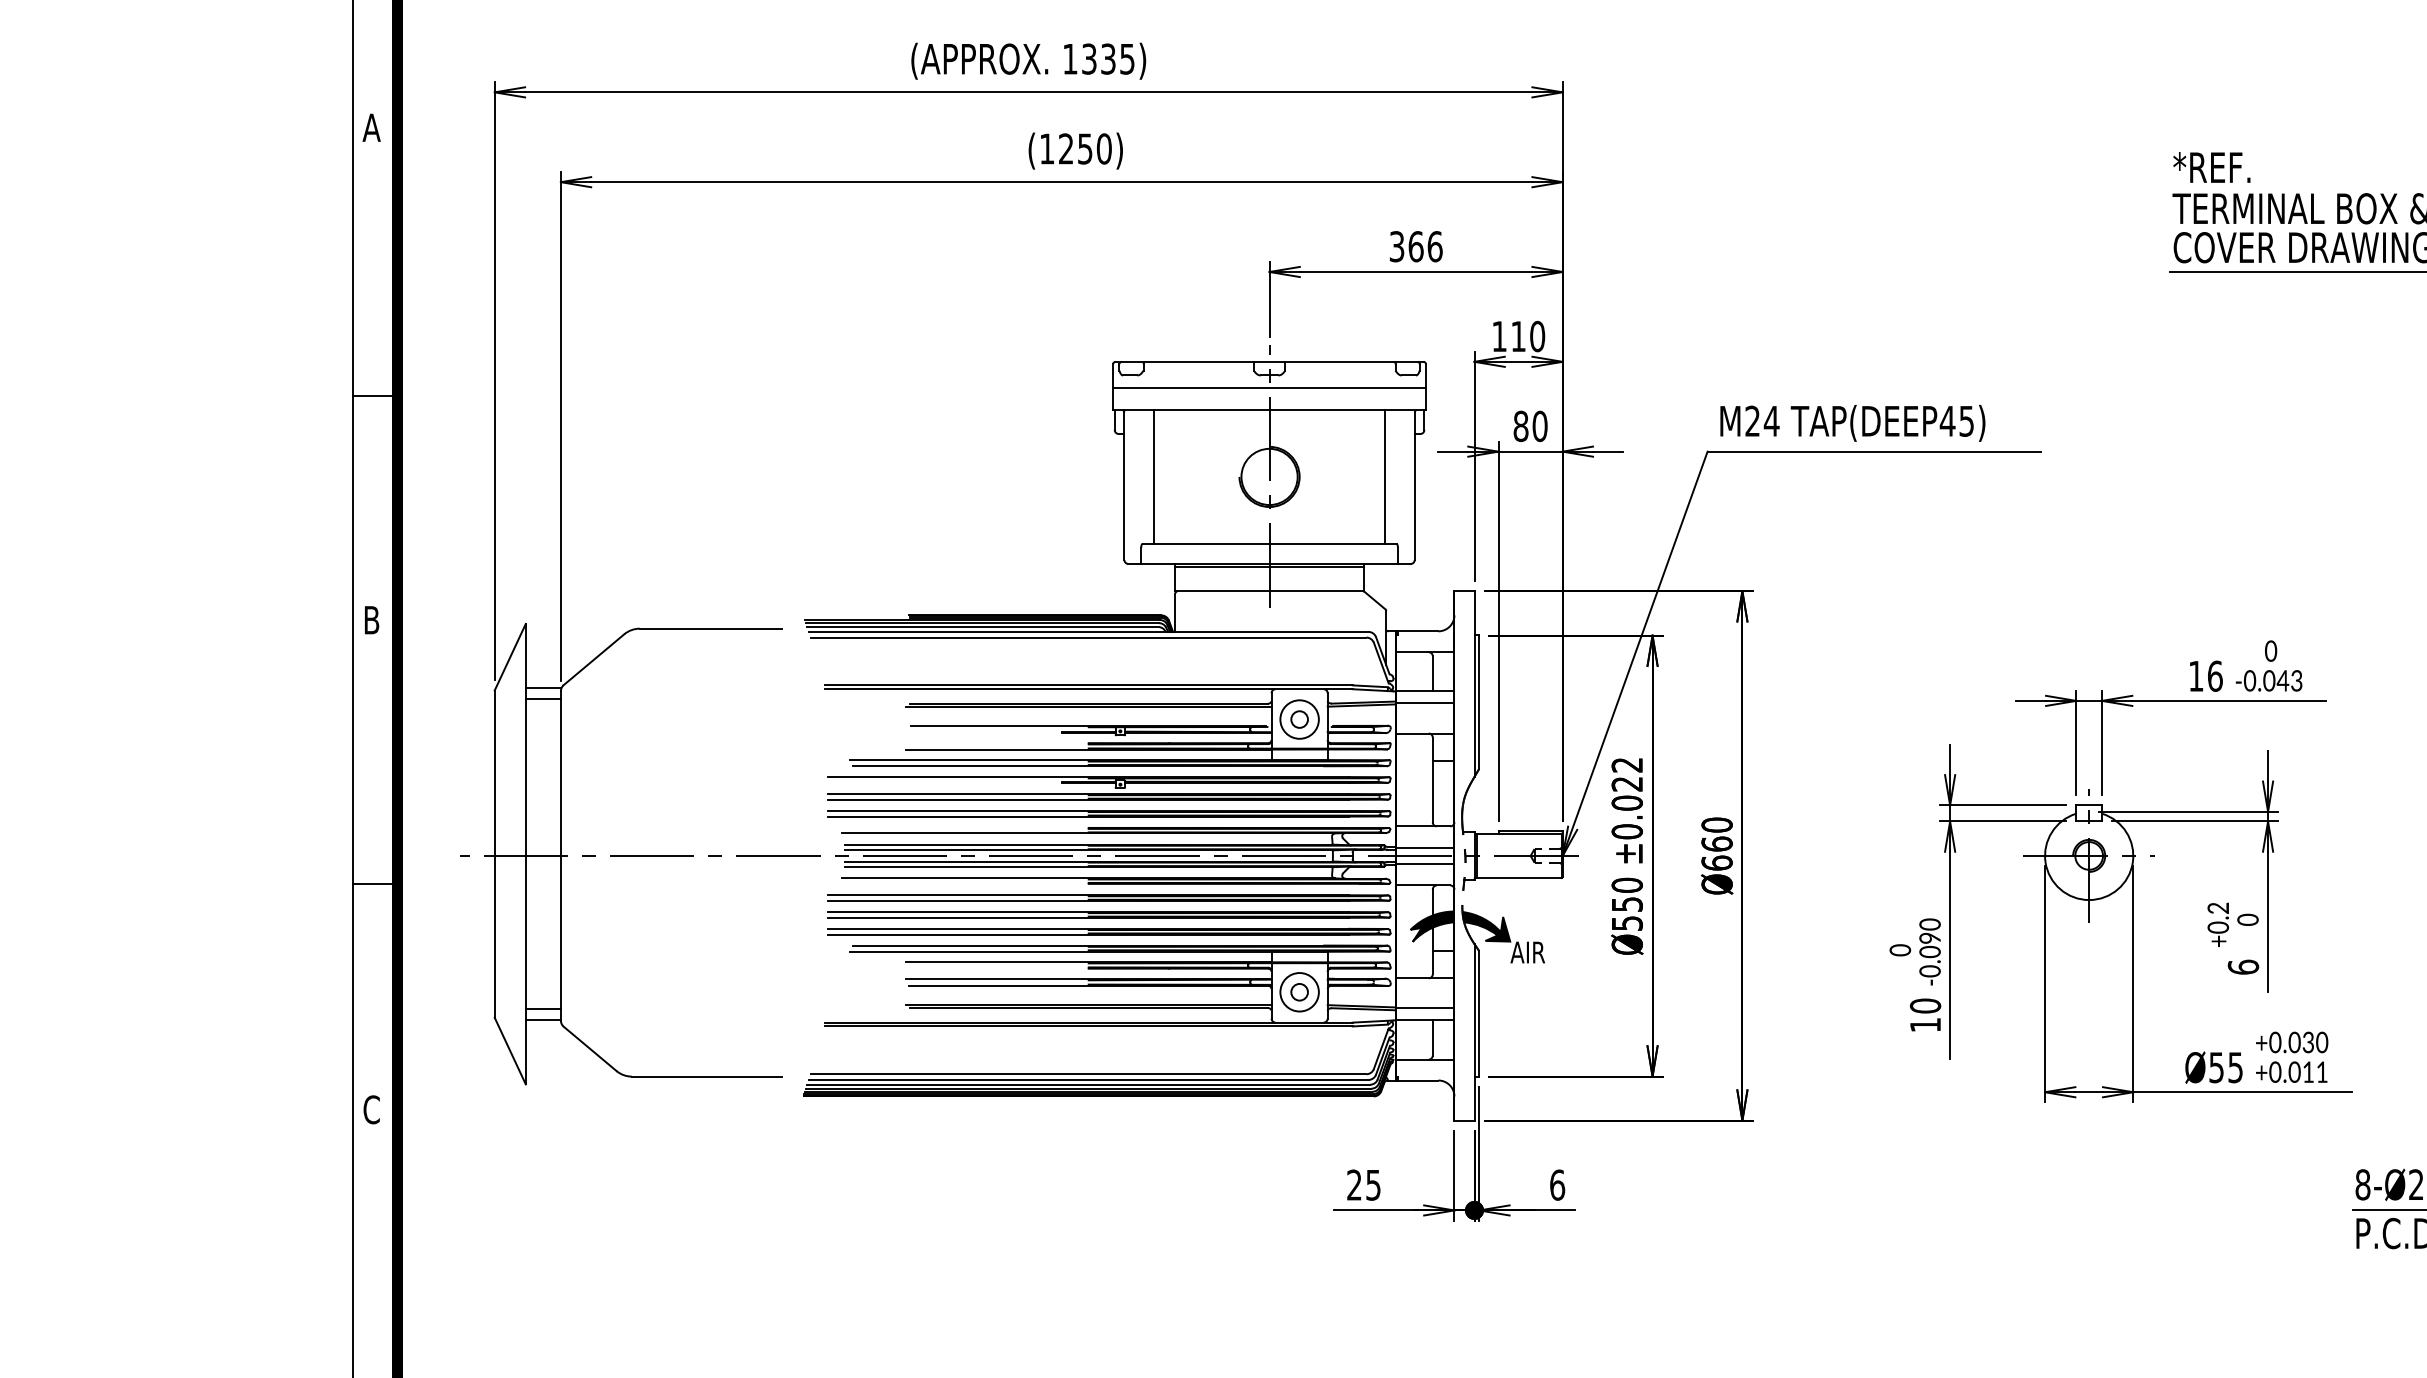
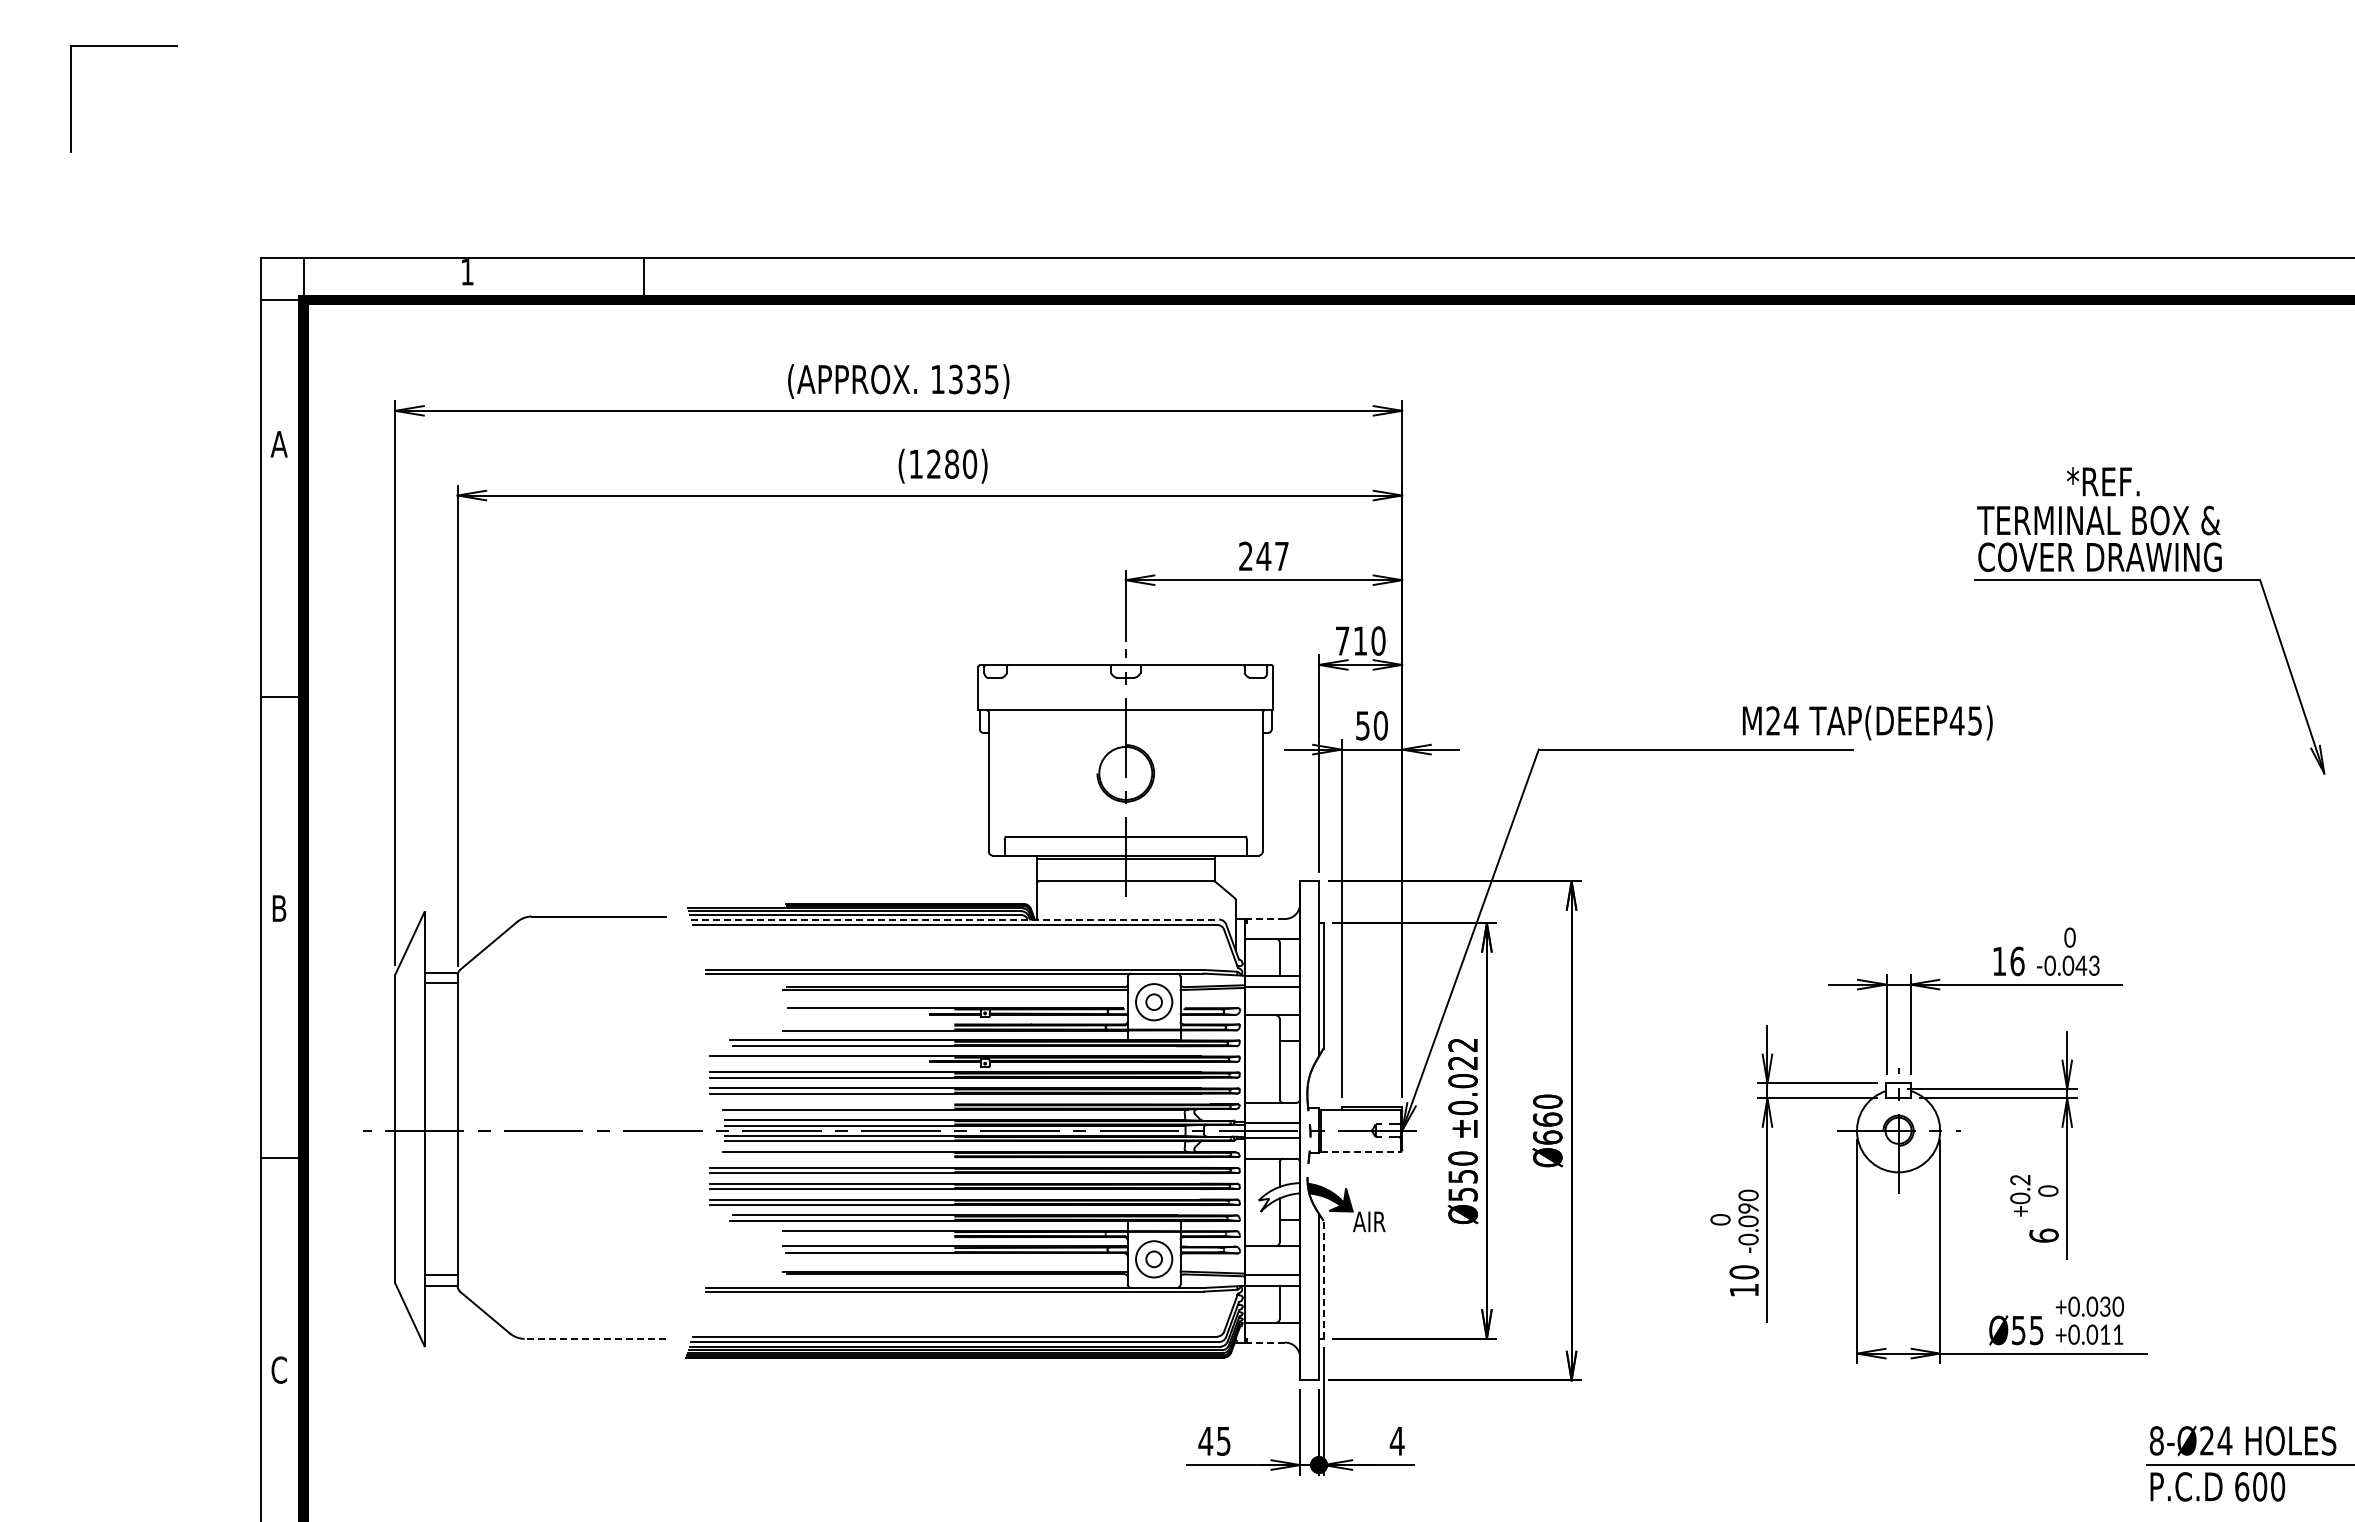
text: (1085, 148) -> (952, 463), (1250) -> (1280)
text: (2212, 167) -> (2103, 481), moved
text: (1416, 246) -> (1264, 556), 366 -> 247
text: (1499, 335) -> (1342, 640), 110 -> 710
line: (1269, 387) -> (1125, 689), removed
text: (1852, 422) -> (1867, 722), moved
text: (1520, 426) -> (1362, 725), 80 -> 50
line: (1153, 476) -> (1016, 773), removed
line: (1384, 476) -> (1234, 773), removed
line: (1088, 631) -> (955, 919), solid -> dashed
line: (1418, 631) -> (1266, 919), solid -> dashed
line: (1519, 877) -> (1361, 1151), solid -> dashed
fill: (1432, 926) -> (1279, 1197), removed
line: (1479, 1013) -> (1323, 1279), solid -> dashed
line: (707, 1076) -> (595, 1338), solid -> dashed
line: (1418, 1080) -> (1266, 1342), solid -> dashed
text: (1354, 1184) -> (1205, 1440), 25 -> 45
text: (1556, 1184) -> (1396, 1440), 6 -> 4

